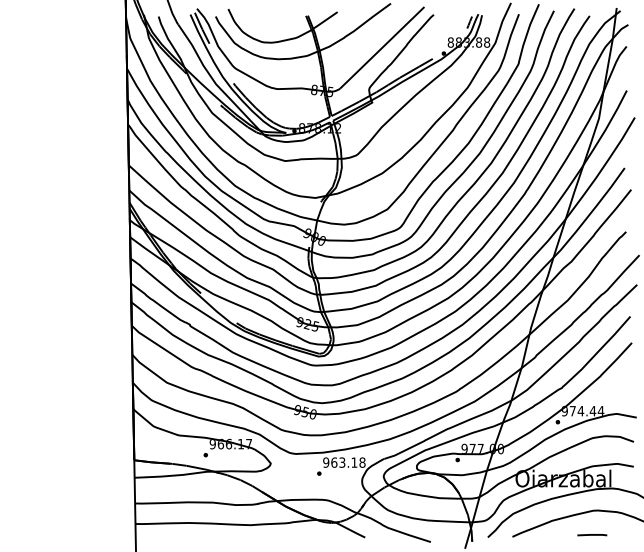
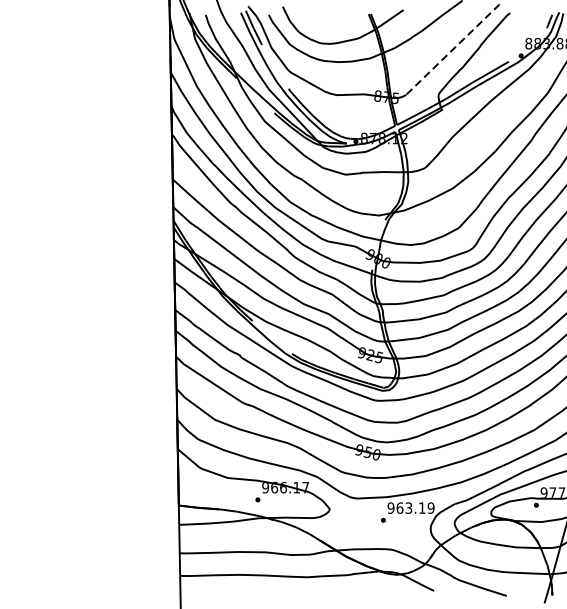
line: (382, 47) -> (453, 49), solid -> dashed
text: (362, 462) -> (431, 507), 963.18 -> 963.19

